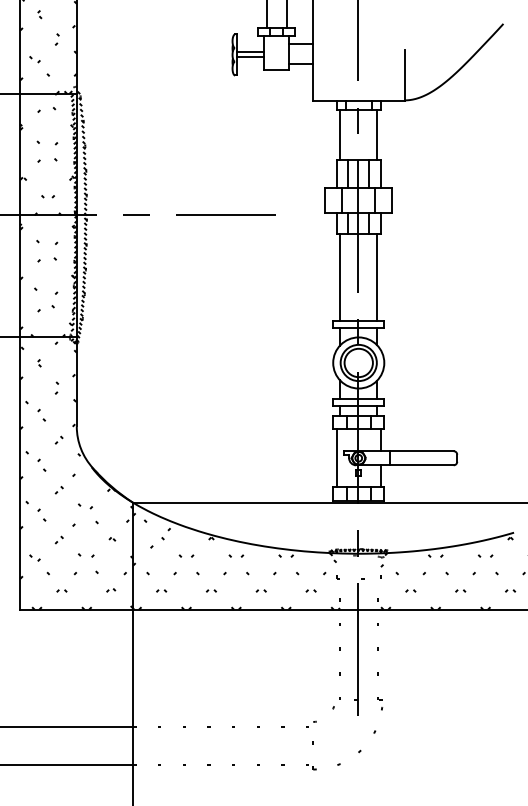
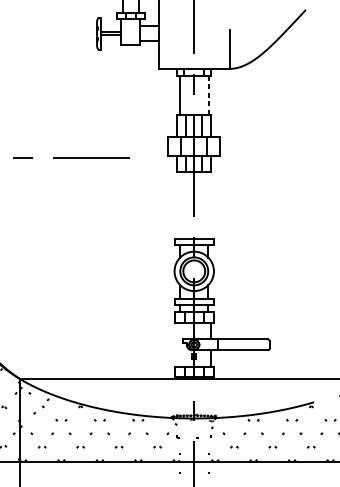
line: (377, 134) -> (208, 95), solid -> dashed
line: (339, 277) -> (179, 205), removed
line: (377, 277) -> (208, 205), removed
line: (336, 458) -> (177, 345), removed

